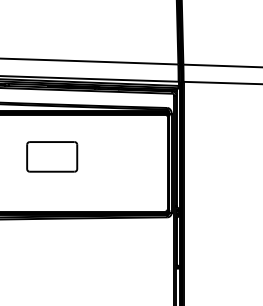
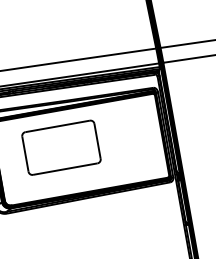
part: (51, 156) -> (60, 147), size x1.67

